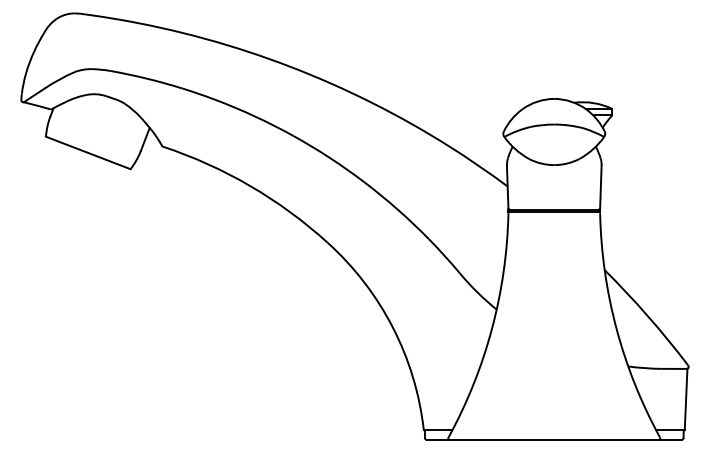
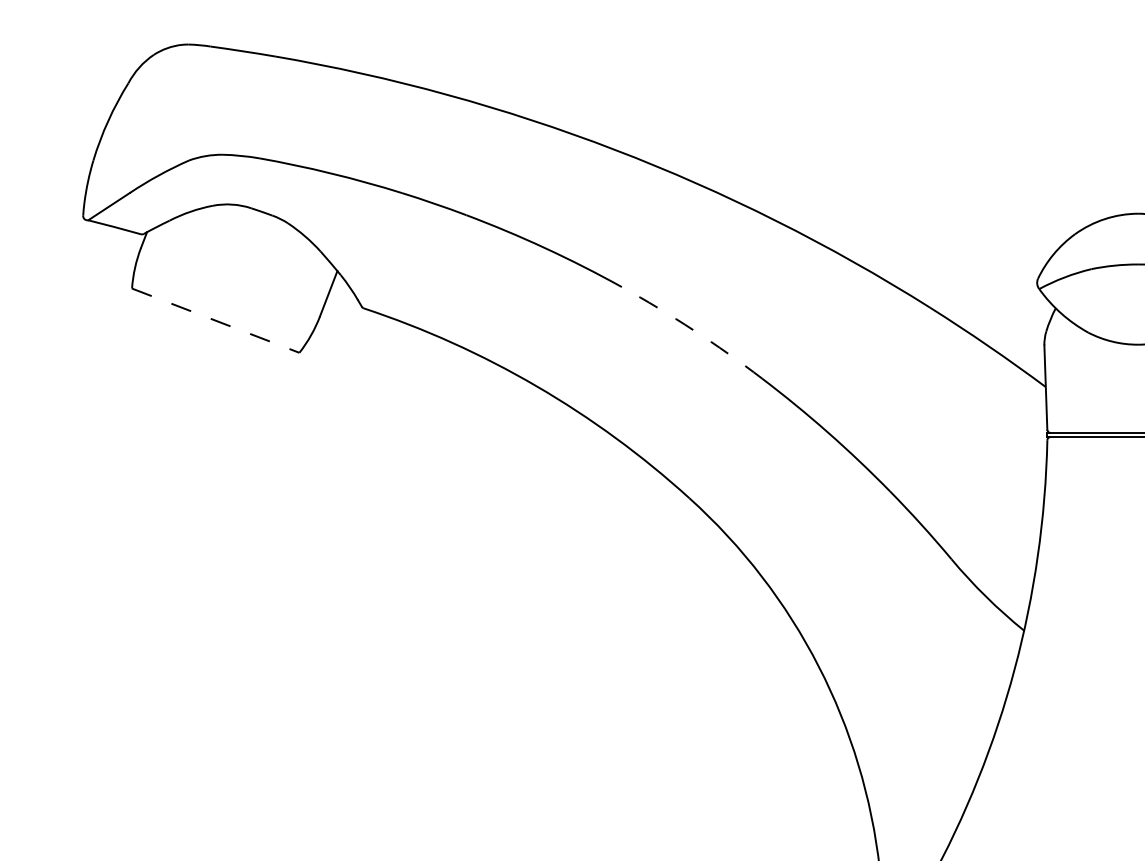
line: (88, 153) -> (216, 321), solid -> dashed
arc: (329, 157) -> (693, 329), solid -> dashed

